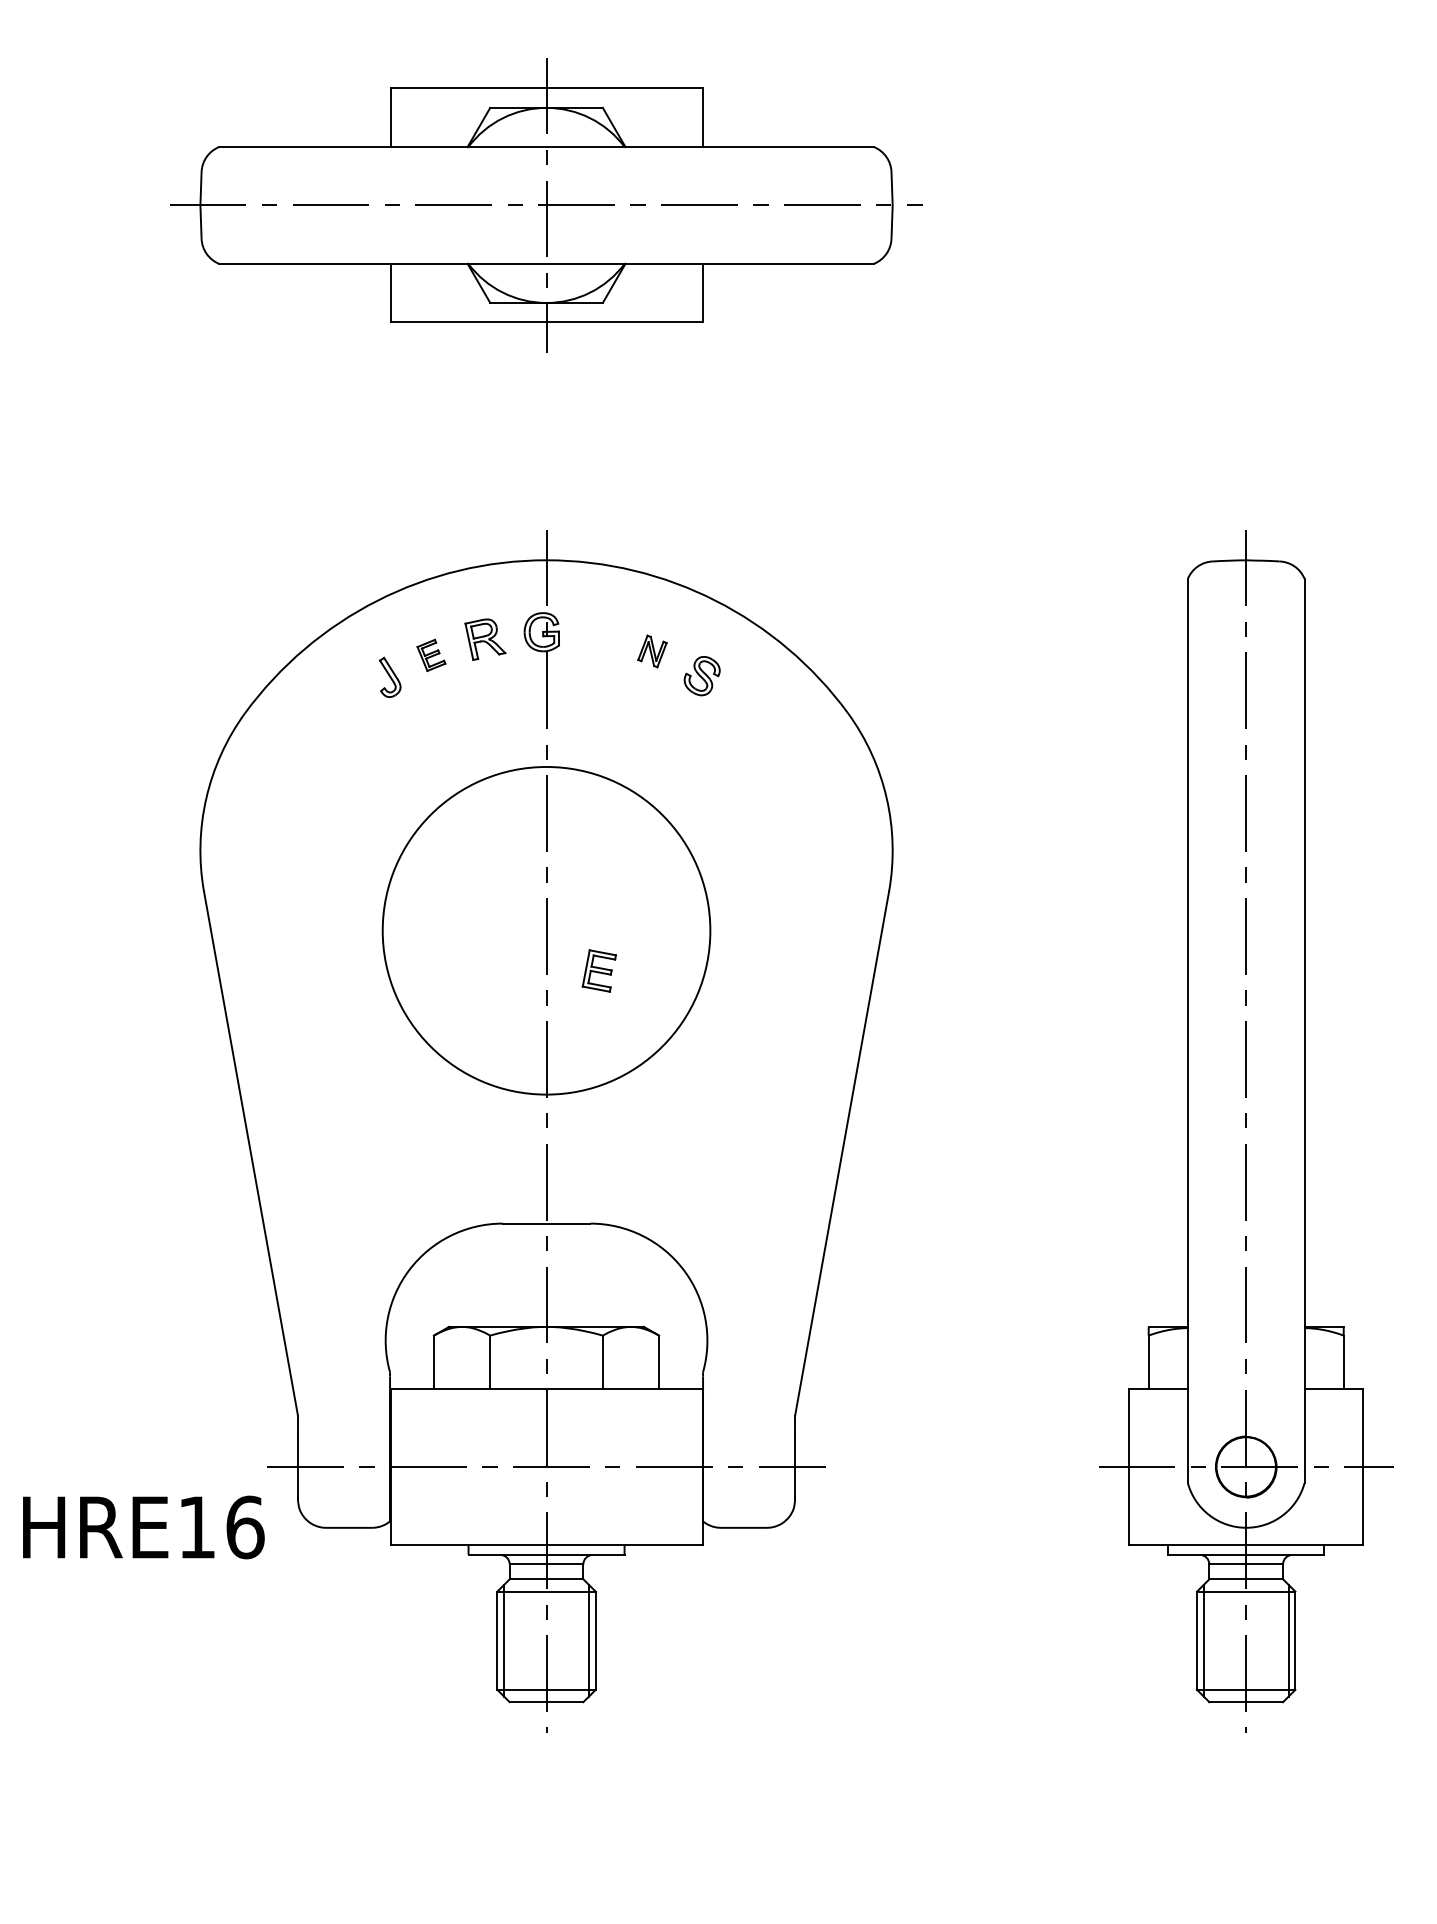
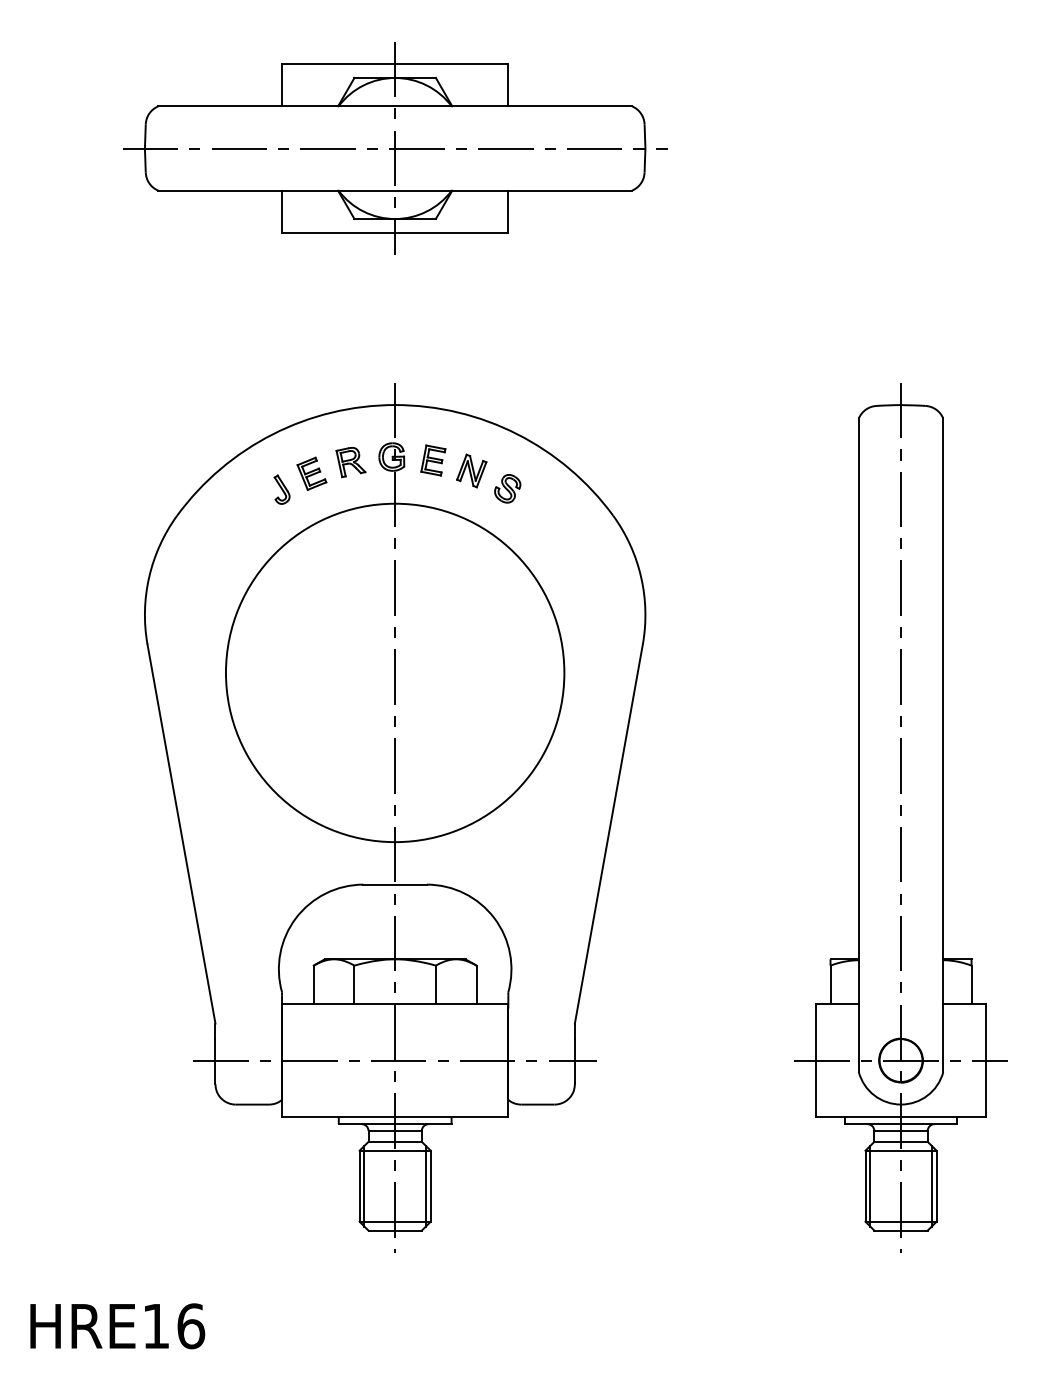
part: (652, 651) -> (471, 471), size x1.43
part: (431, 655) -> (311, 473), size x1.43
circle: (546, 930) -> (395, 672), size x1.43
part: (598, 970) -> (432, 460), moved
text: (143, 1527) -> (117, 1326), moved

